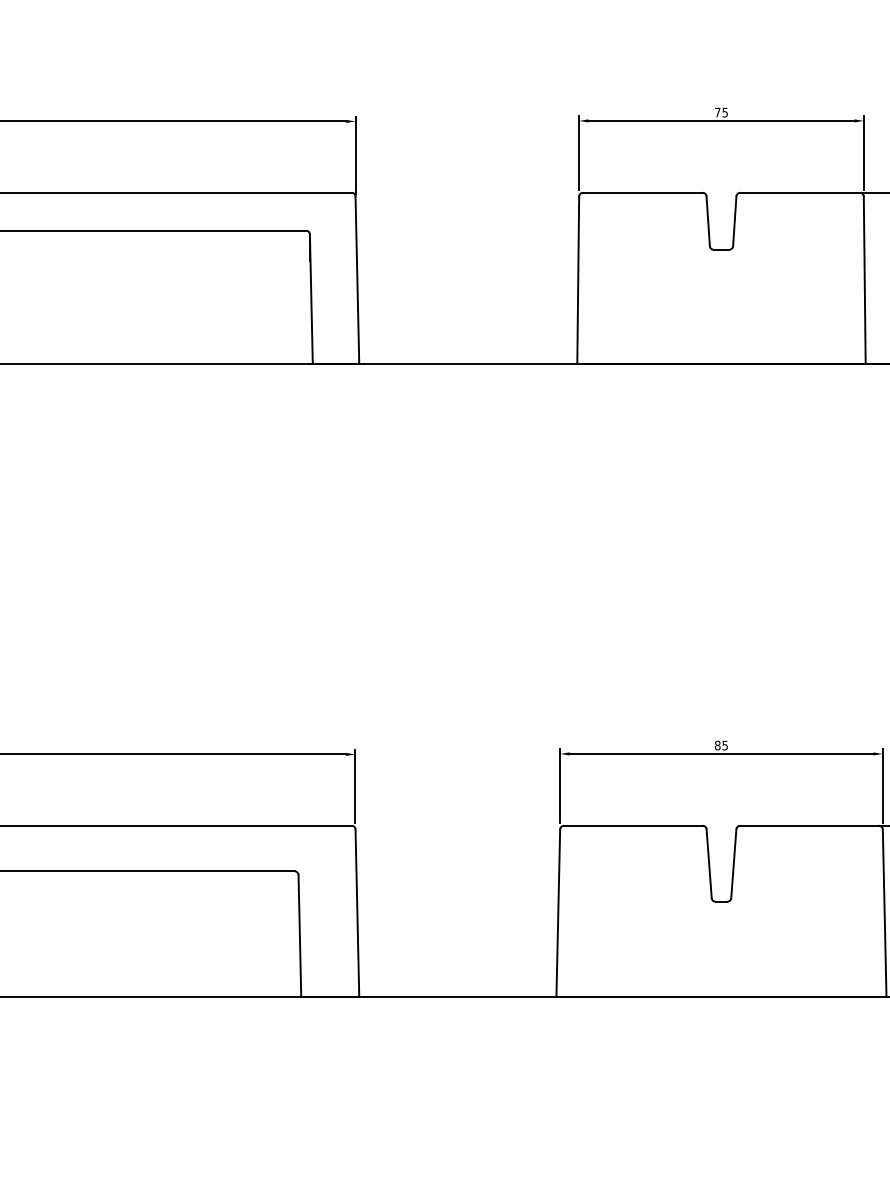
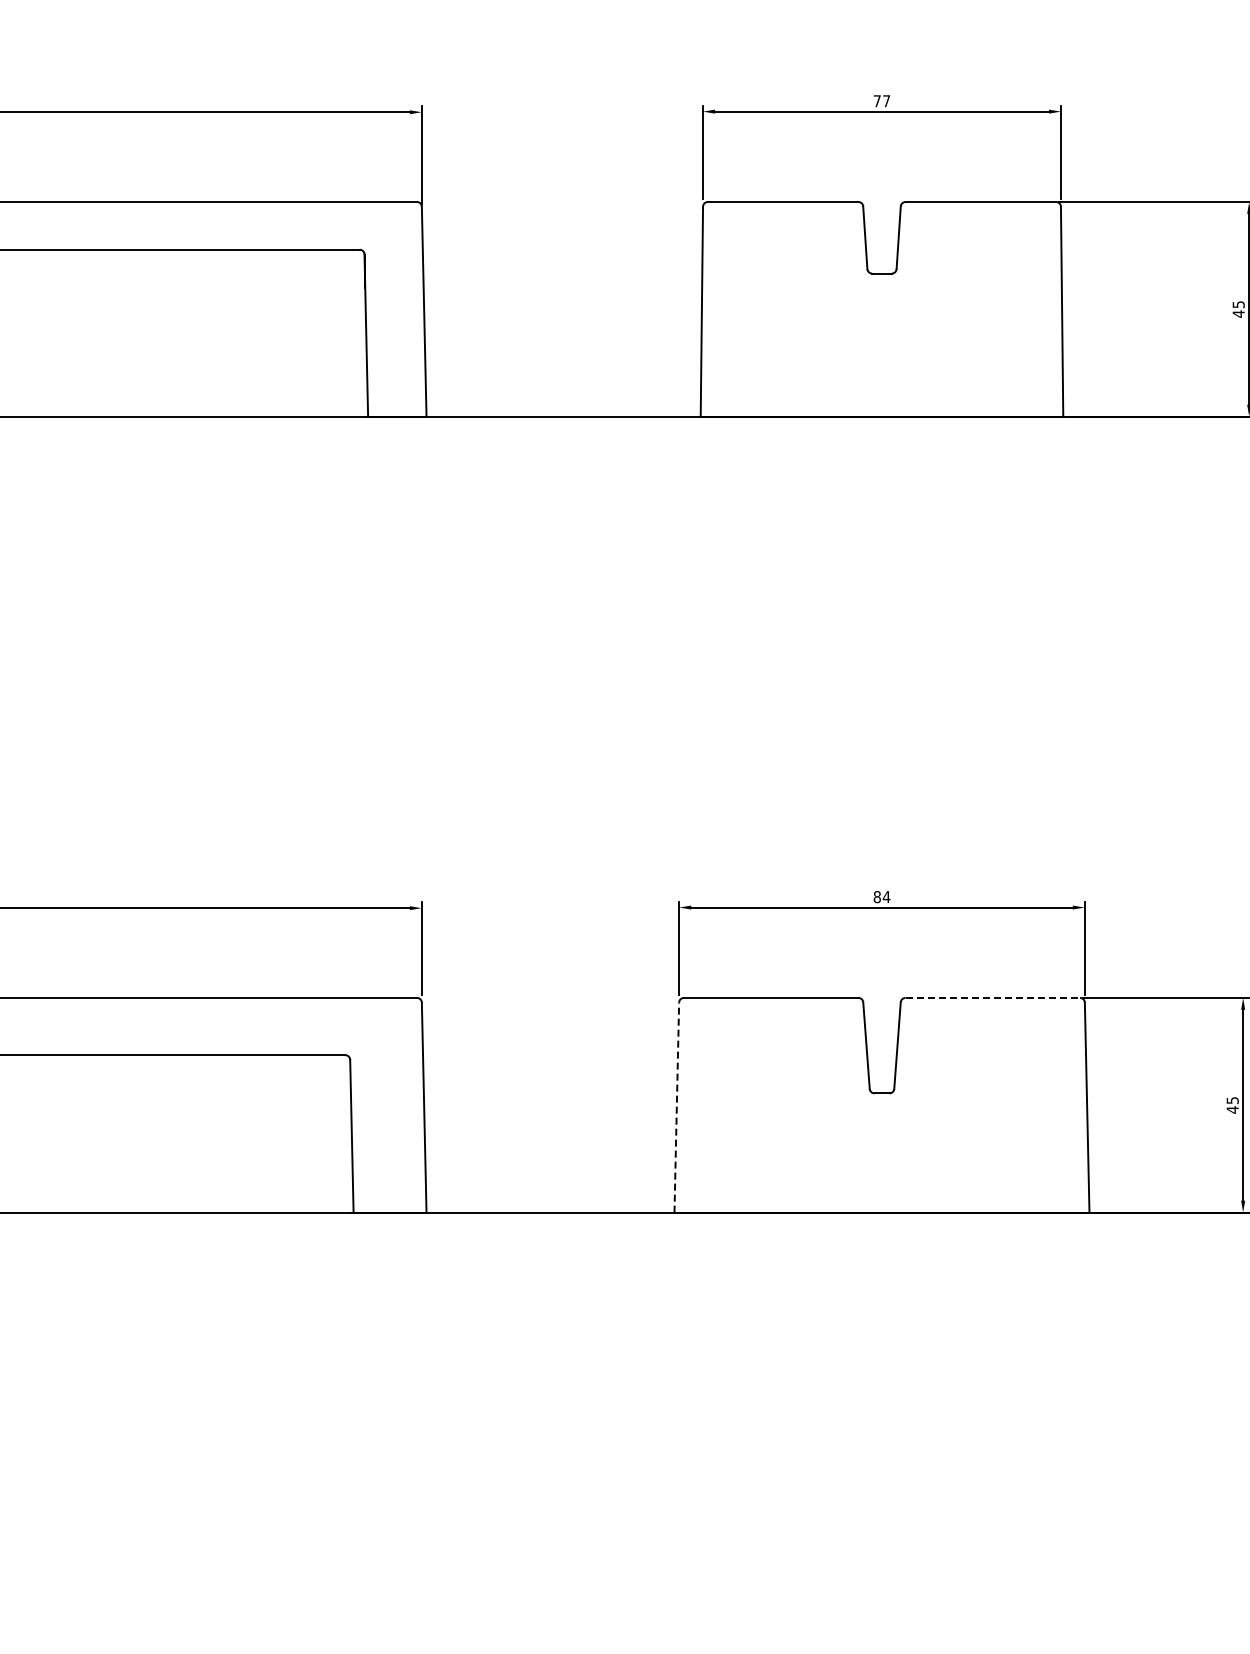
text: (725, 112) -> (886, 101), 75 -> 77
text: (725, 745) -> (886, 897), 85 -> 84
line: (810, 825) -> (993, 997), solid -> dashed
line: (558, 912) -> (676, 1107), solid -> dashed

